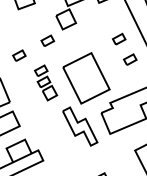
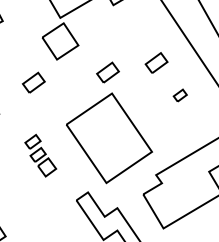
part: (90, 40) -> (107, 71), added
part: (129, 59) -> (179, 95), size x0.6
part: (45, 82) -> (39, 155), size x0.7

